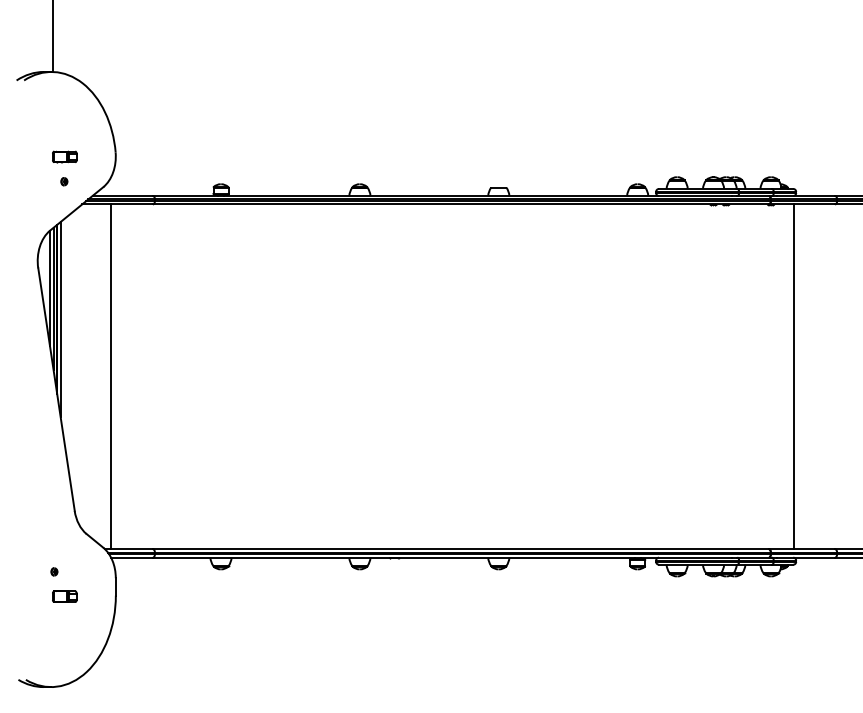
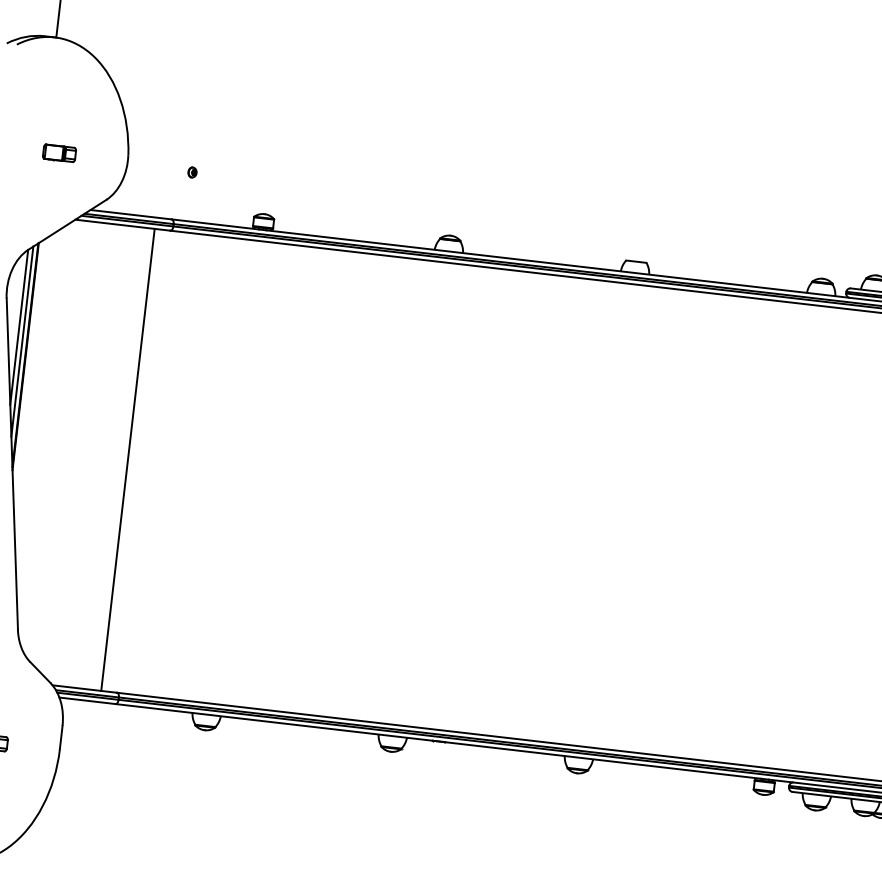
part: (64, 181) -> (192, 172), moved
line: (60, 319) -> (28, 370), removed
line: (111, 376) -> (128, 459), moved

